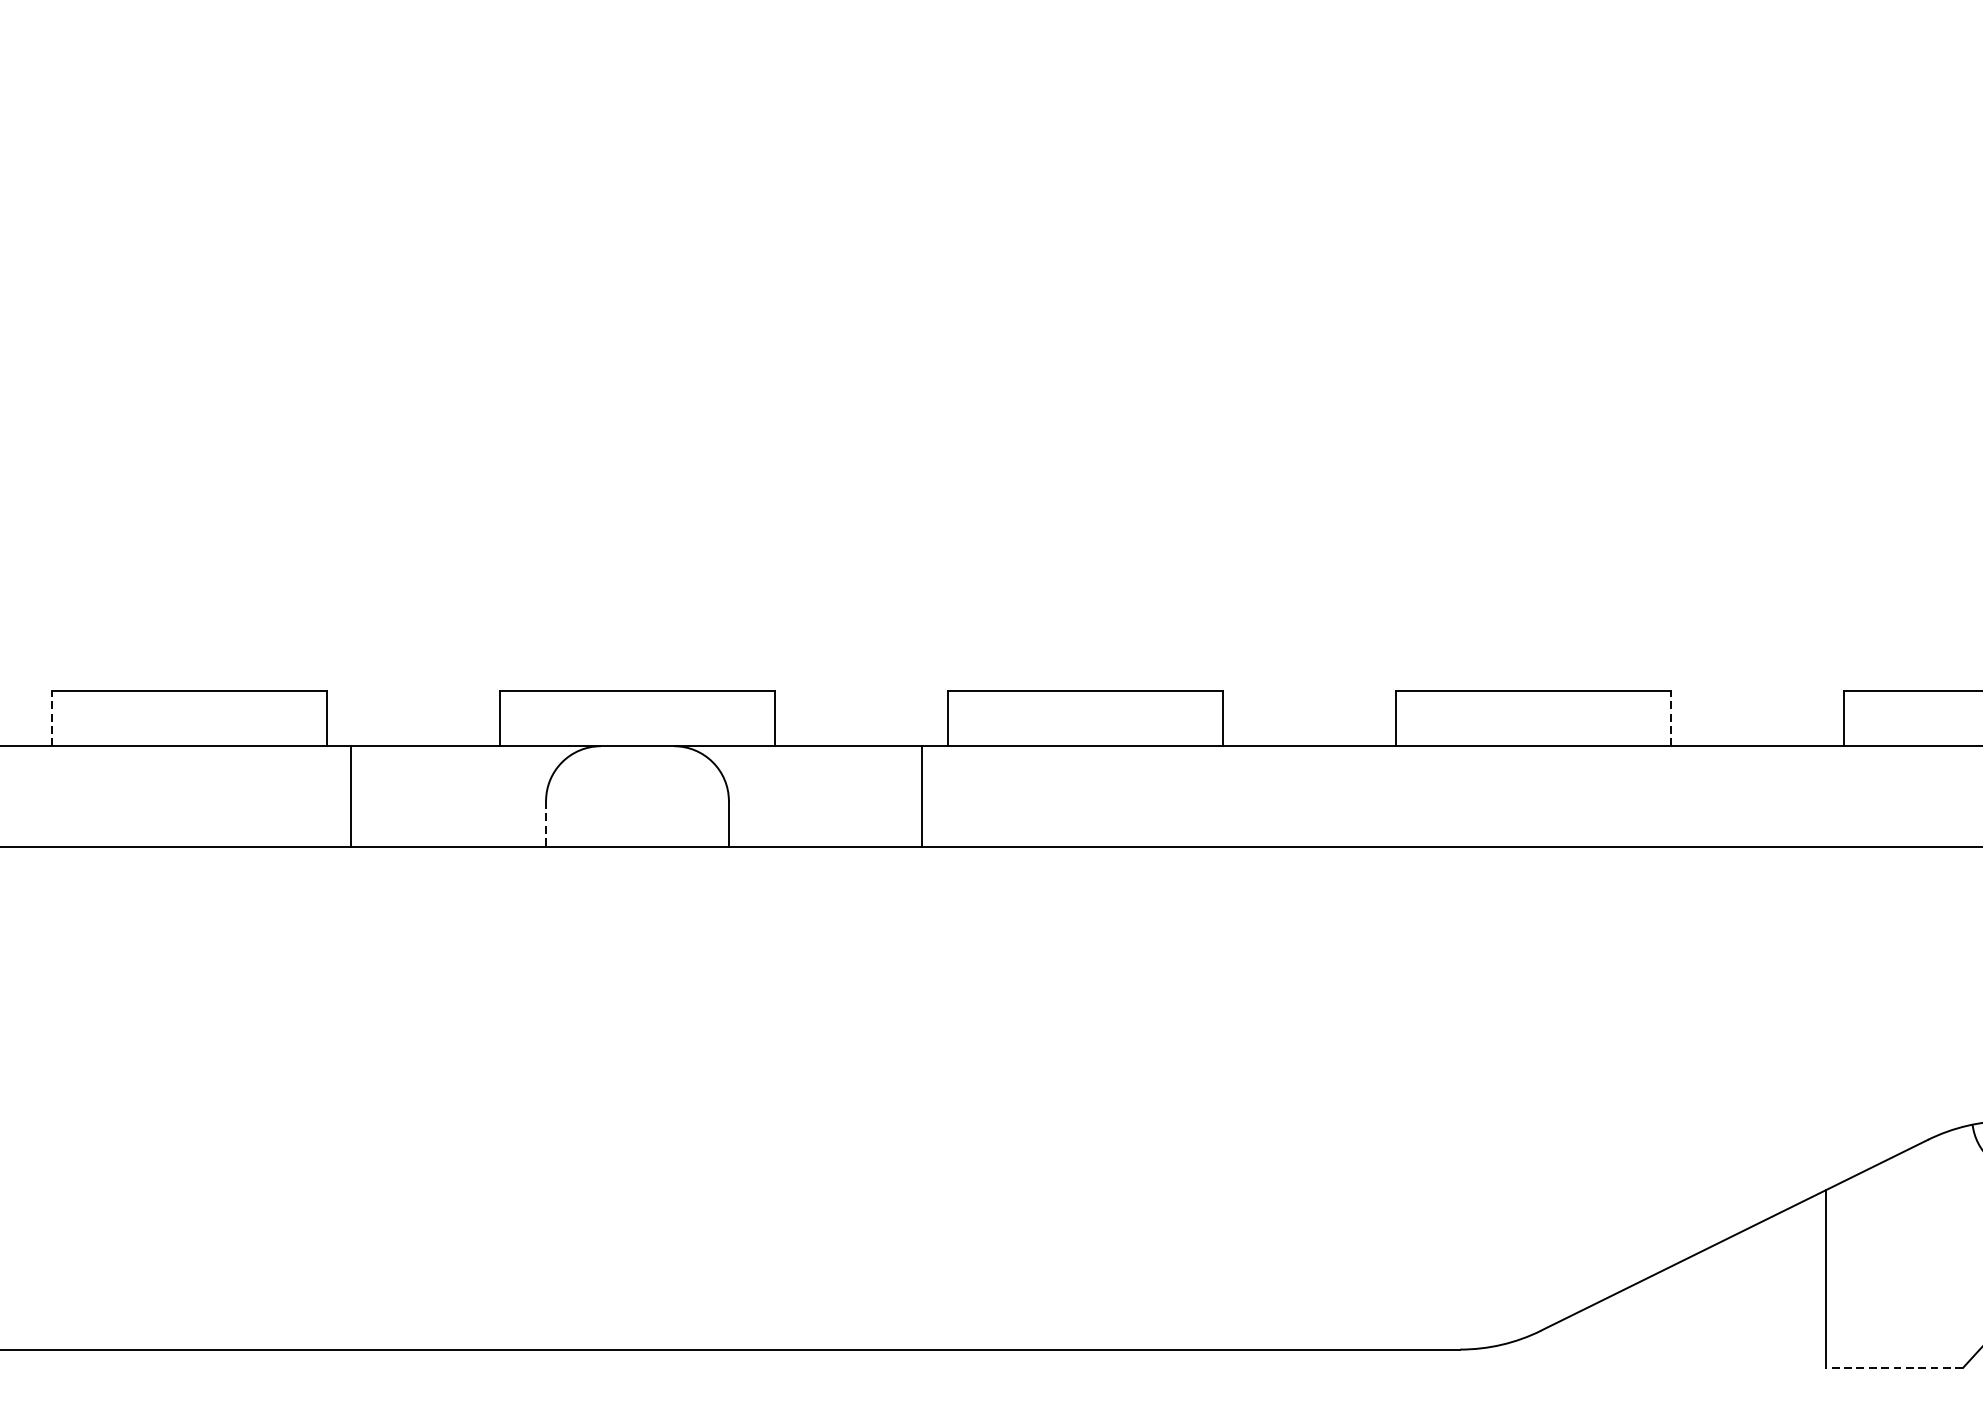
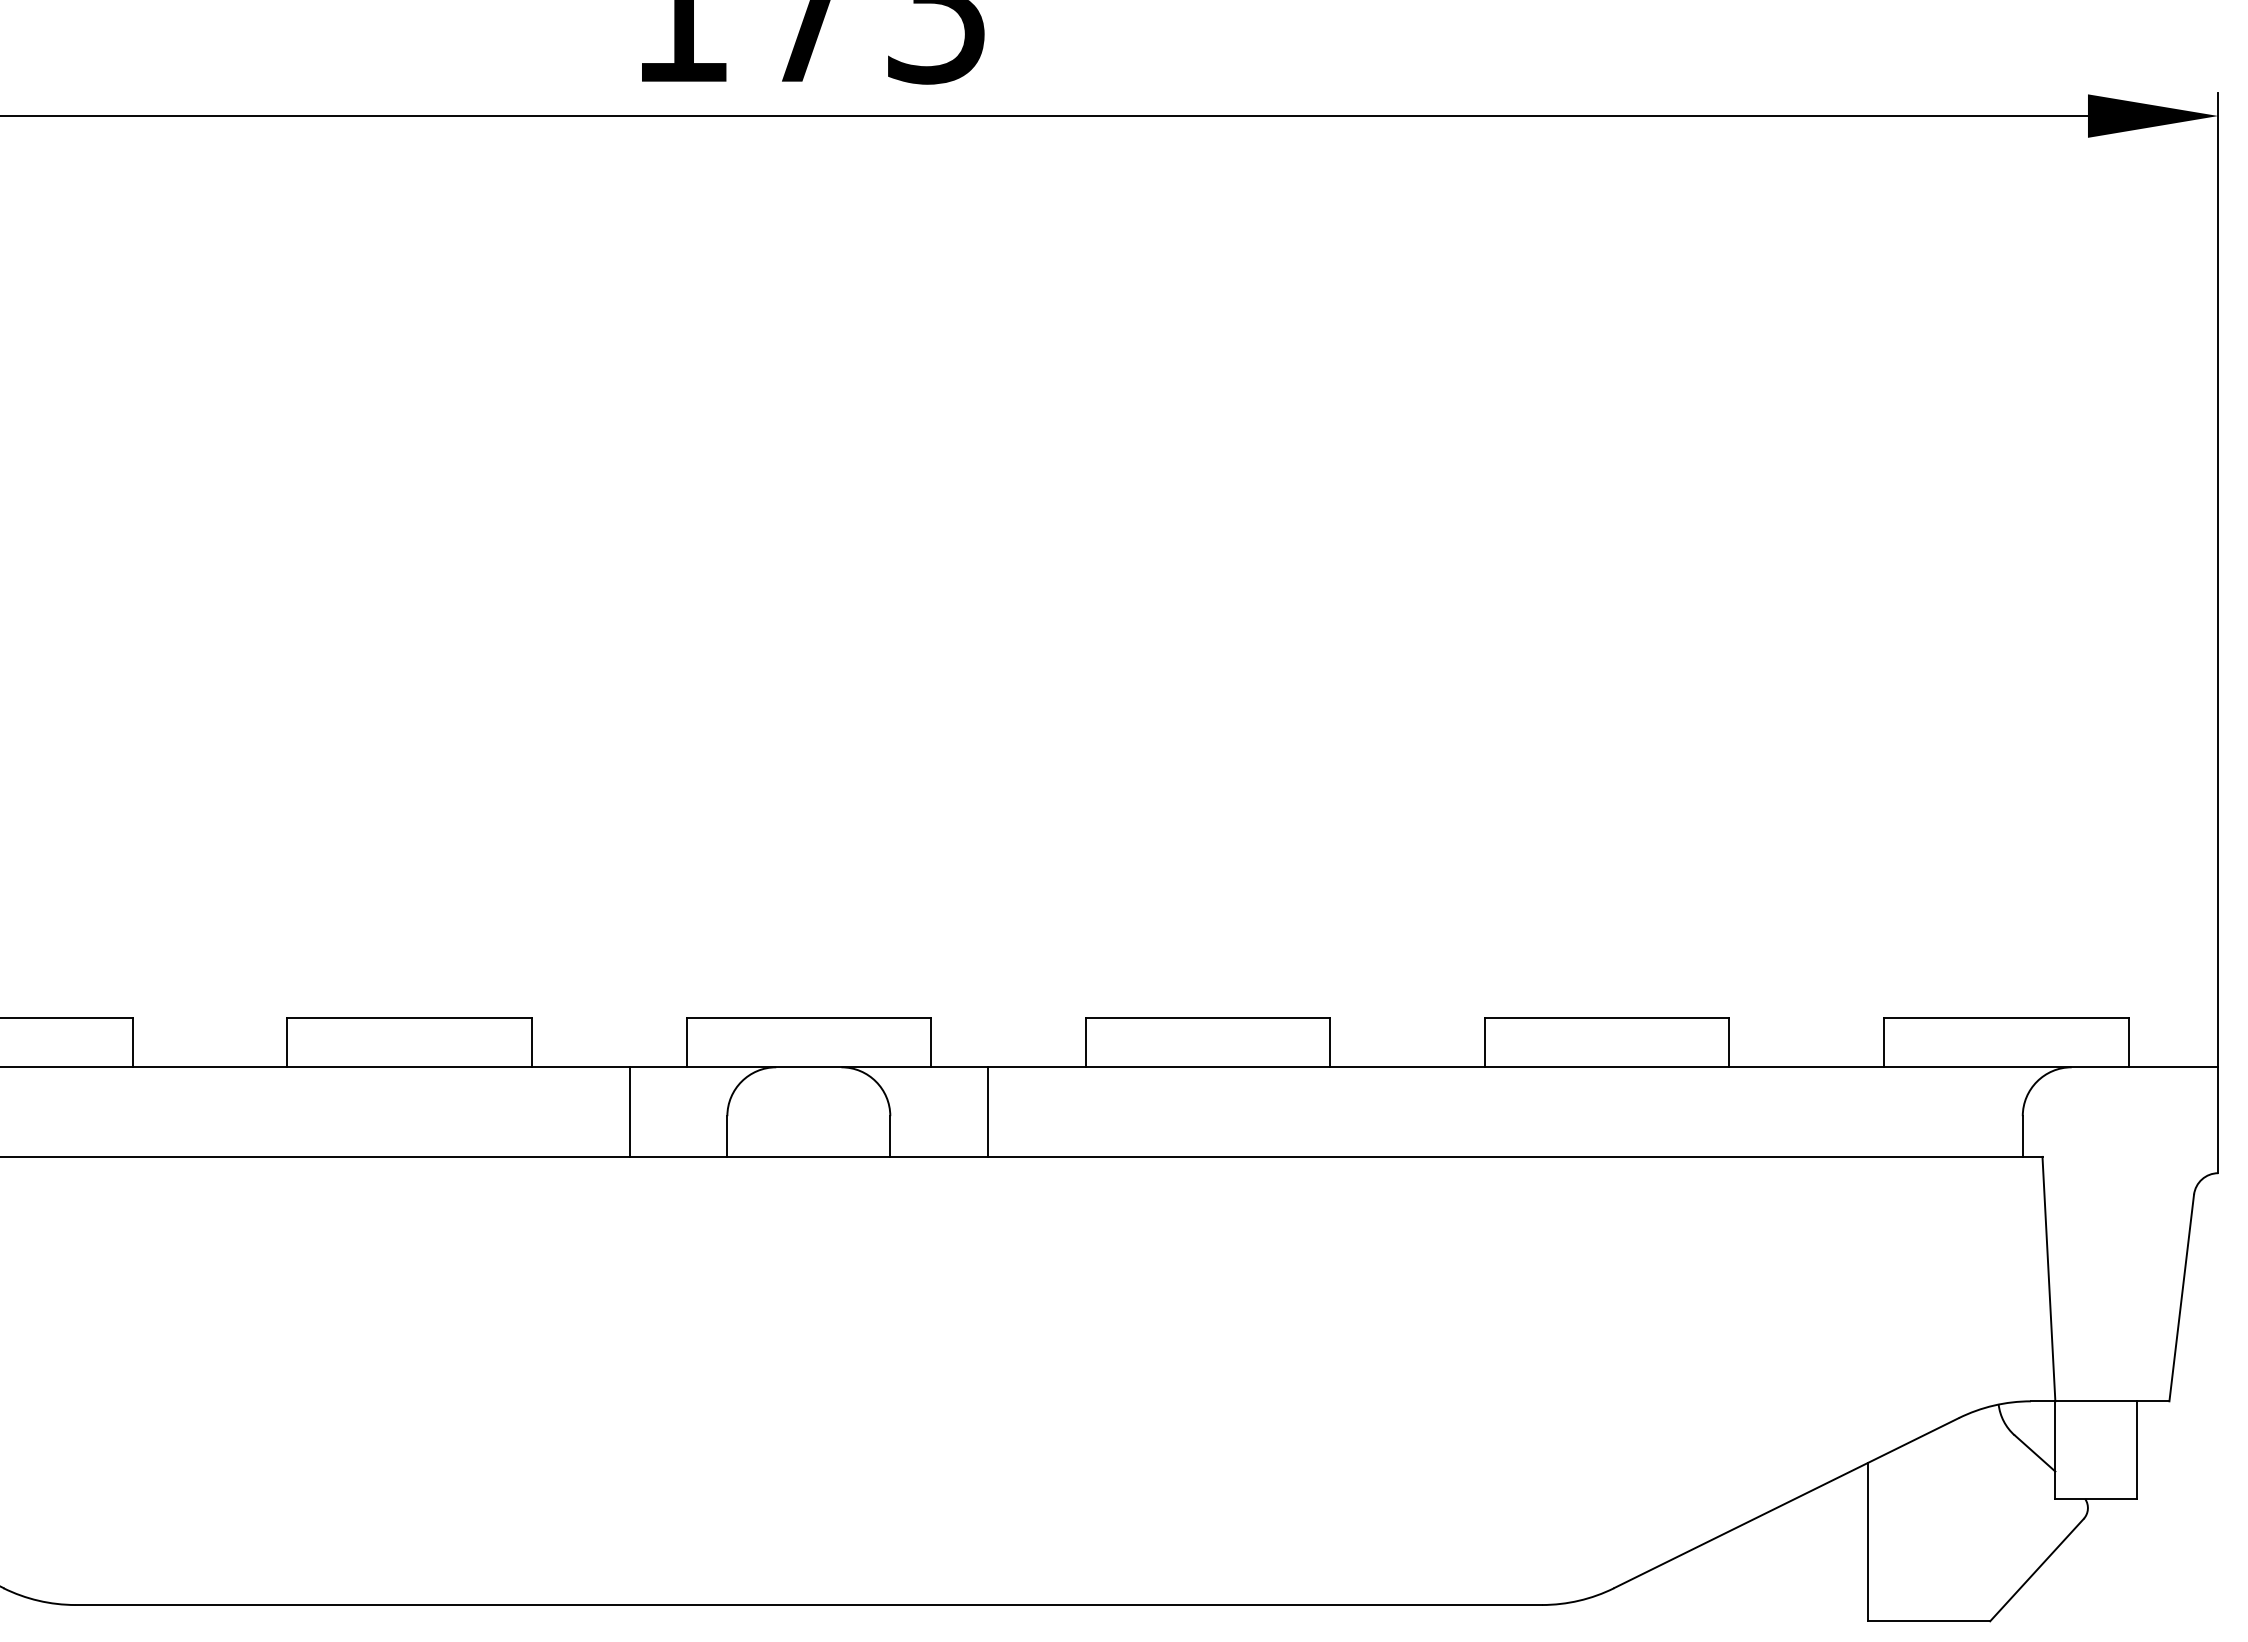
line: (52, 718) -> (287, 1042), dashed -> solid
line: (1670, 718) -> (1729, 1042), dashed -> solid
line: (350, 795) -> (629, 1111), moved
line: (922, 795) -> (988, 1111), moved
line: (546, 824) -> (727, 1137), dashed -> solid
line: (1893, 1368) -> (1928, 1621), dashed -> solid

